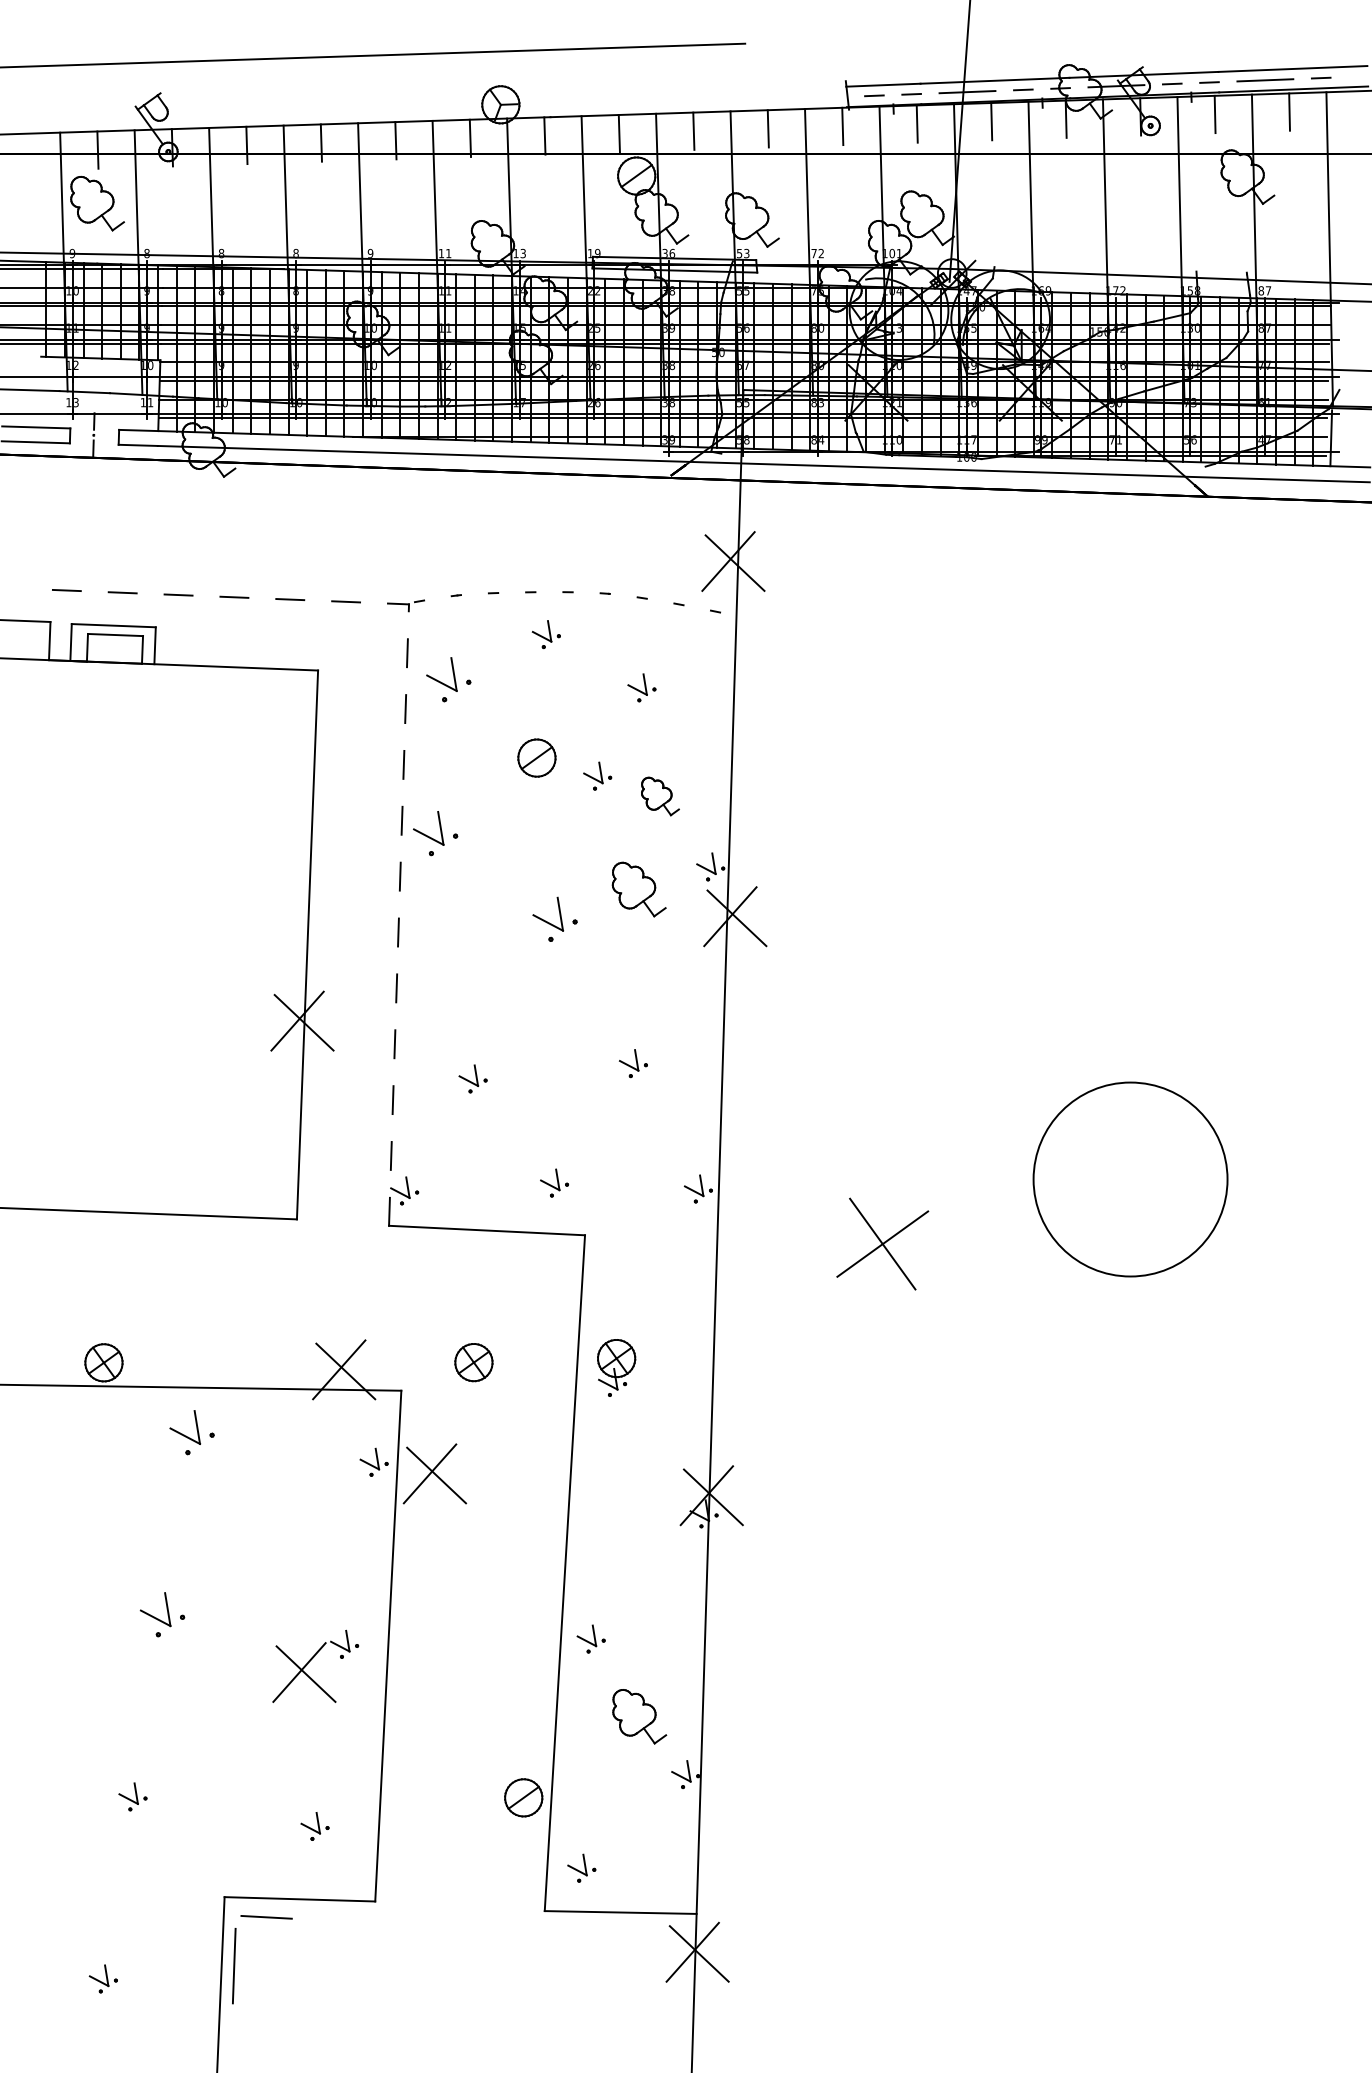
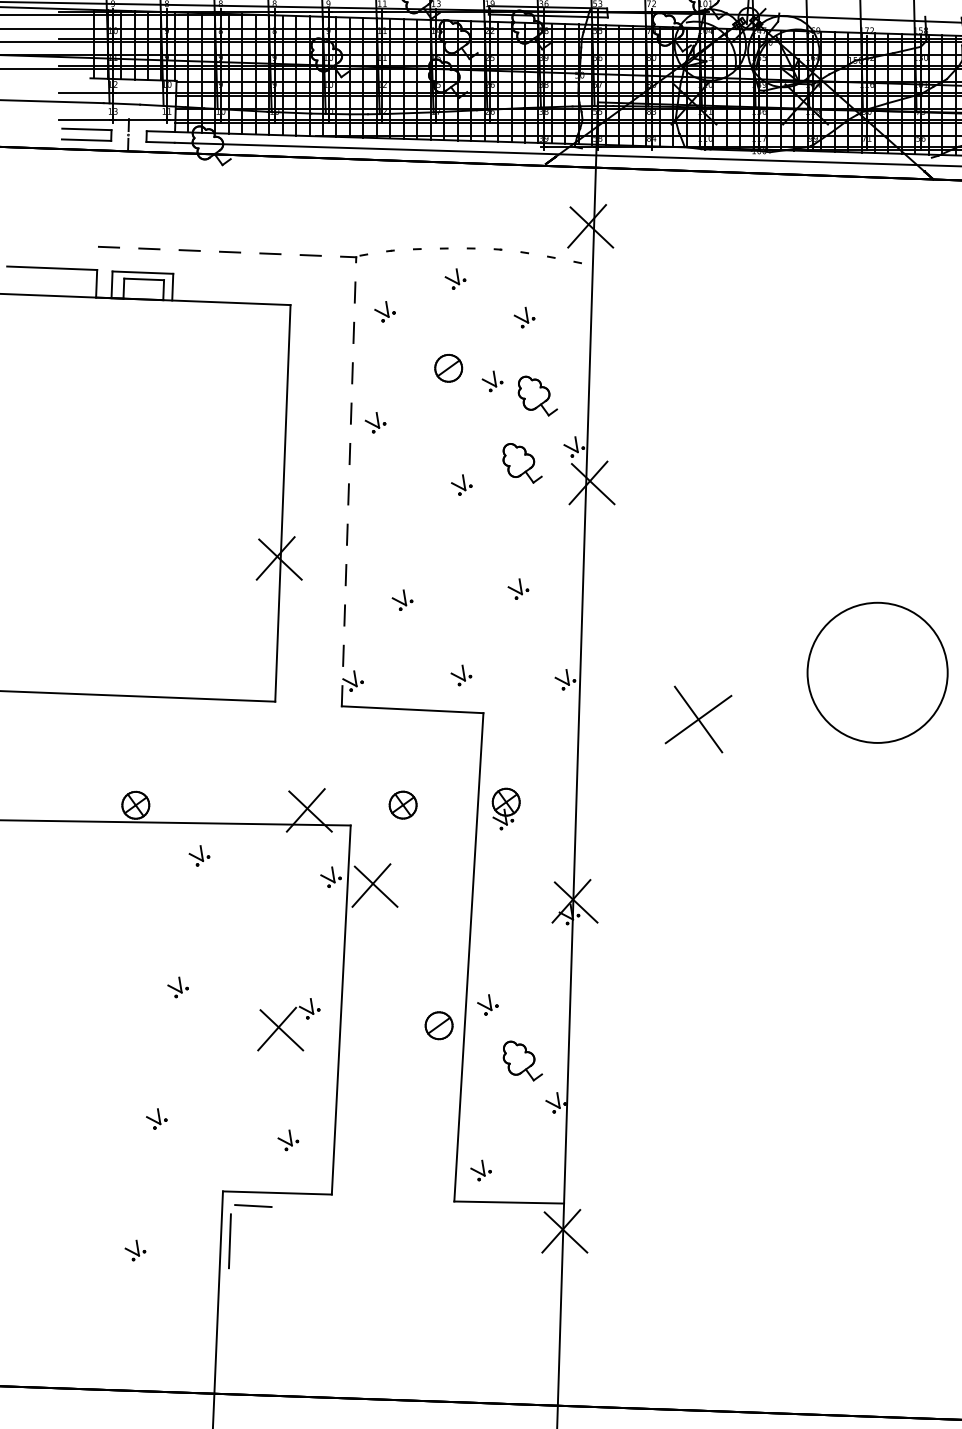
part: (448, 679) -> (384, 311), size x0.62
part: (660, 796) -> (537, 396), size x1.43
part: (435, 832) -> (375, 422), size x0.62
part: (554, 919) -> (461, 484), size x0.62
part: (191, 1432) -> (199, 855), size x0.62
part: (162, 1614) -> (178, 987), size x0.62
part: (523, 1797) -> (438, 1025), moved

